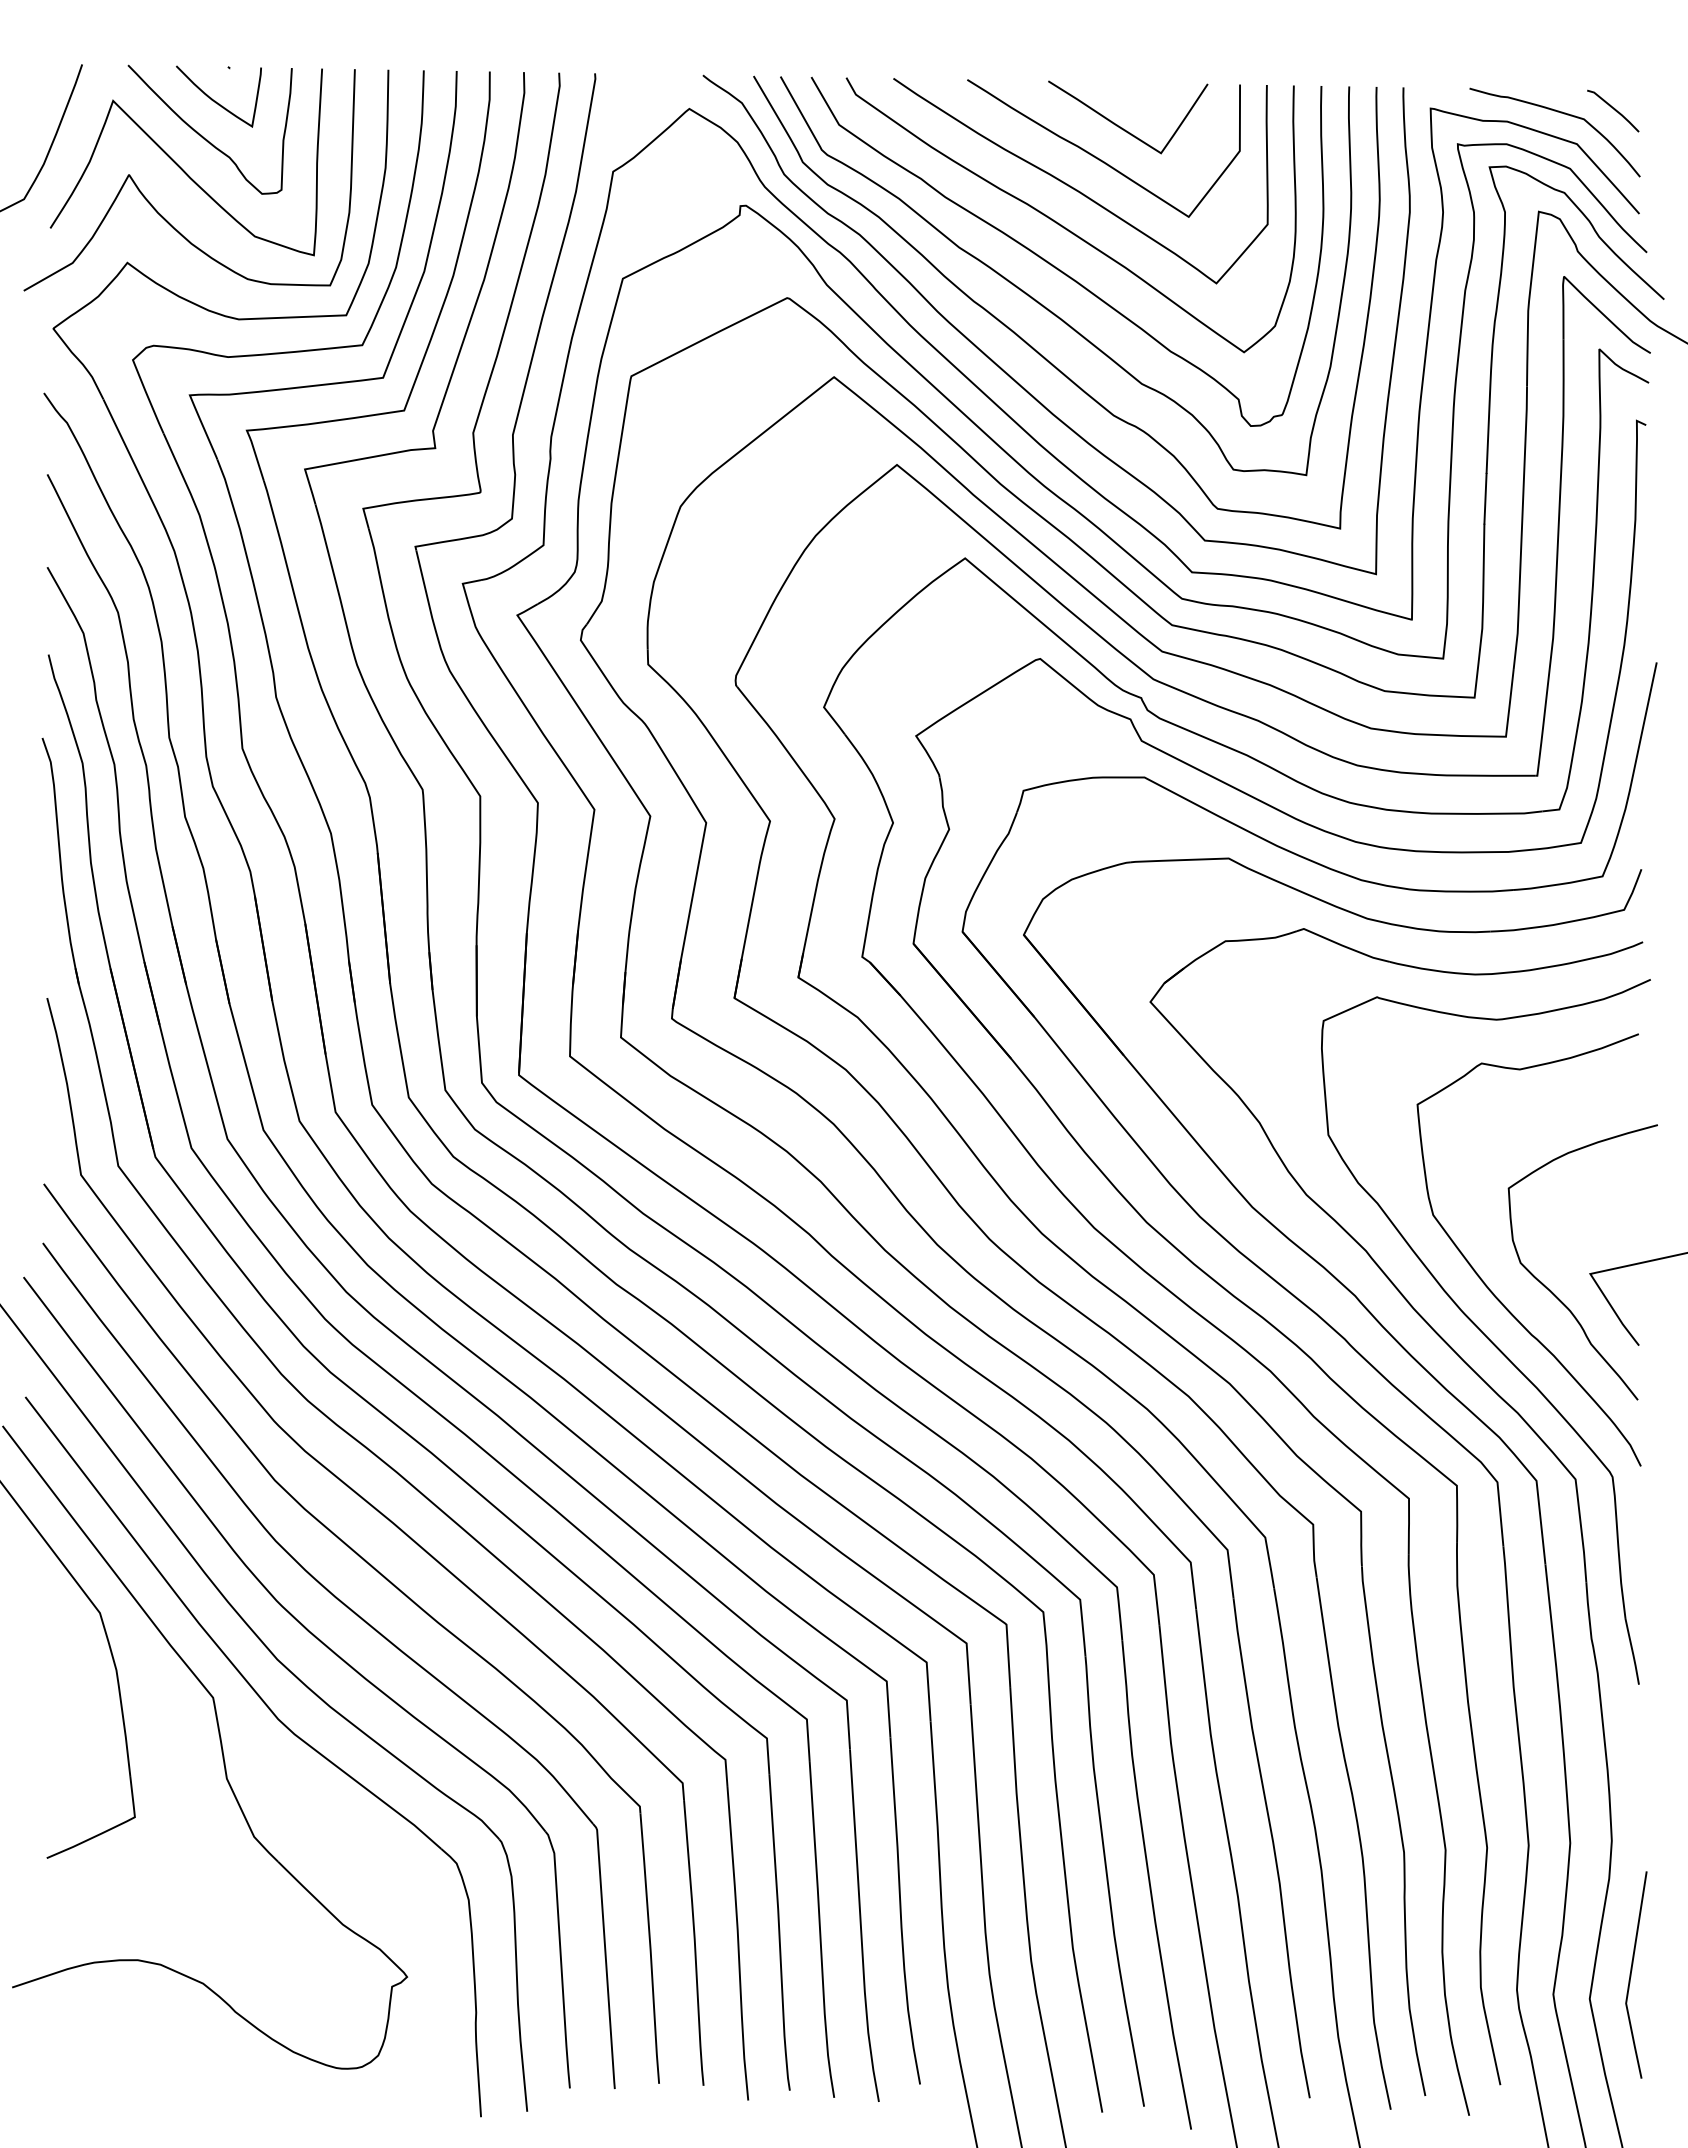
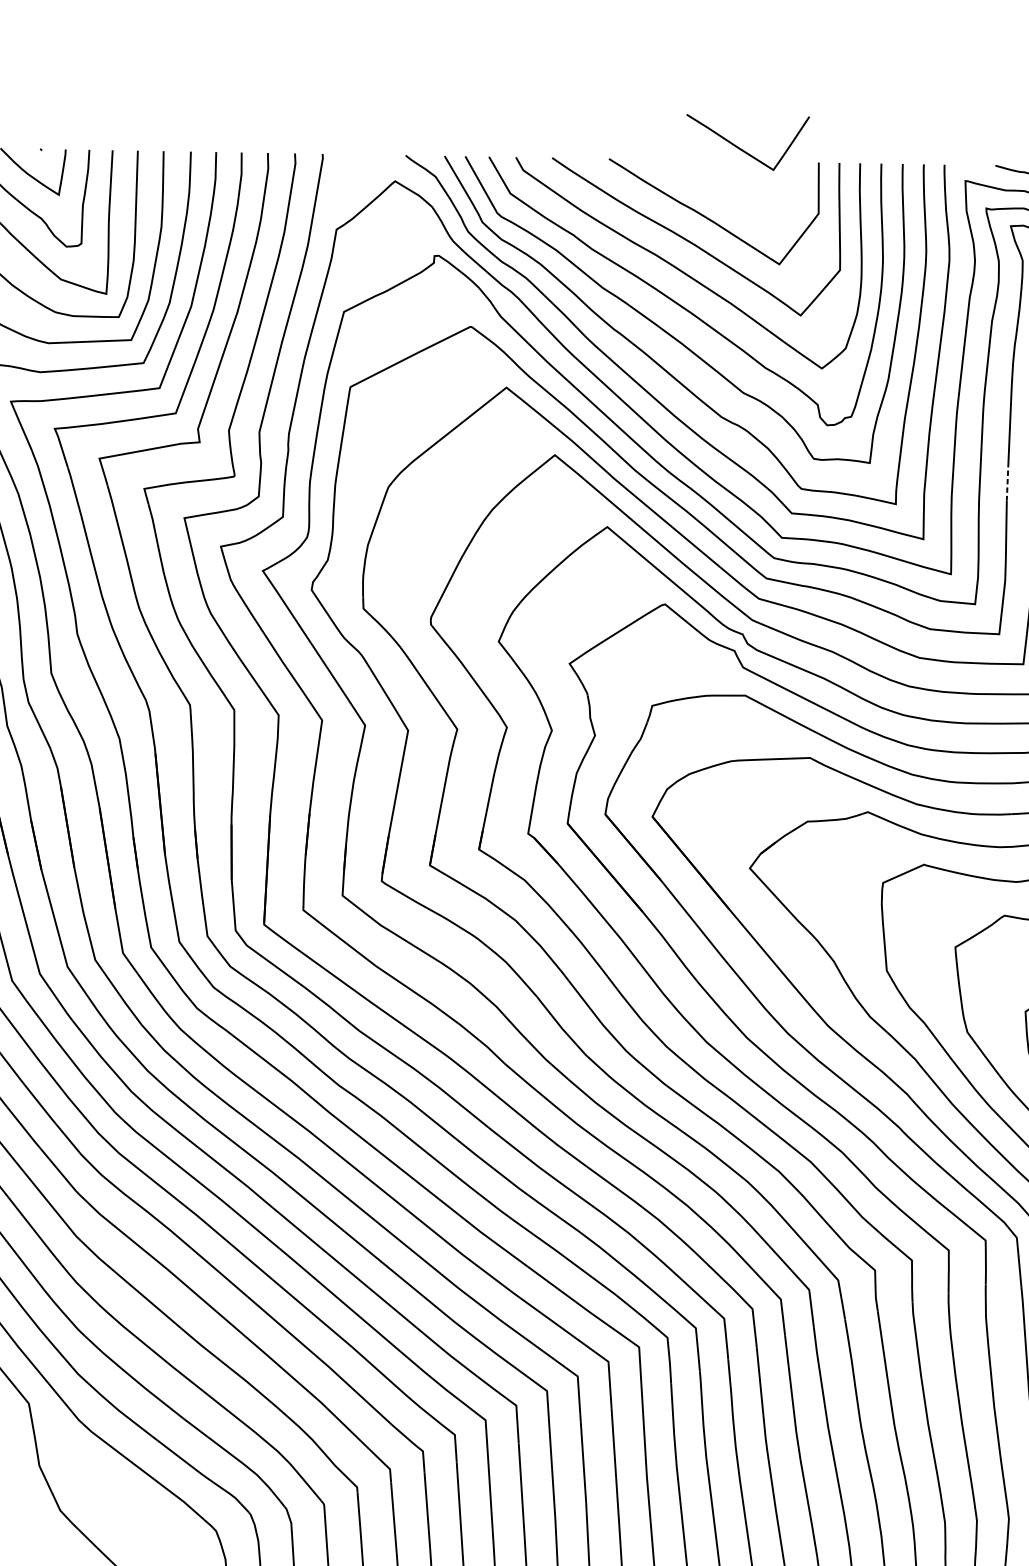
curve: (1122, 127) -> (743, 150), moved
line: (1485, 498) -> (1007, 481), solid -> dashed

